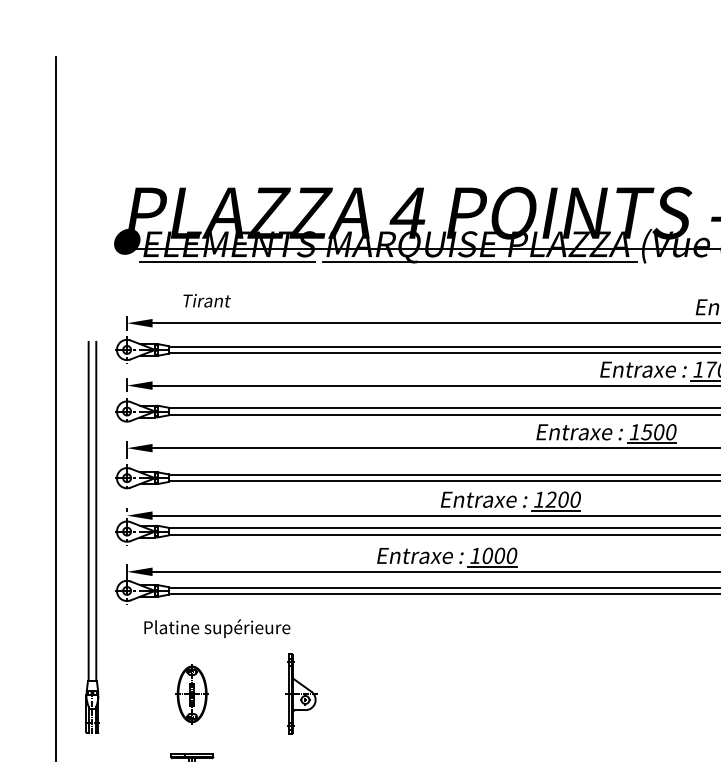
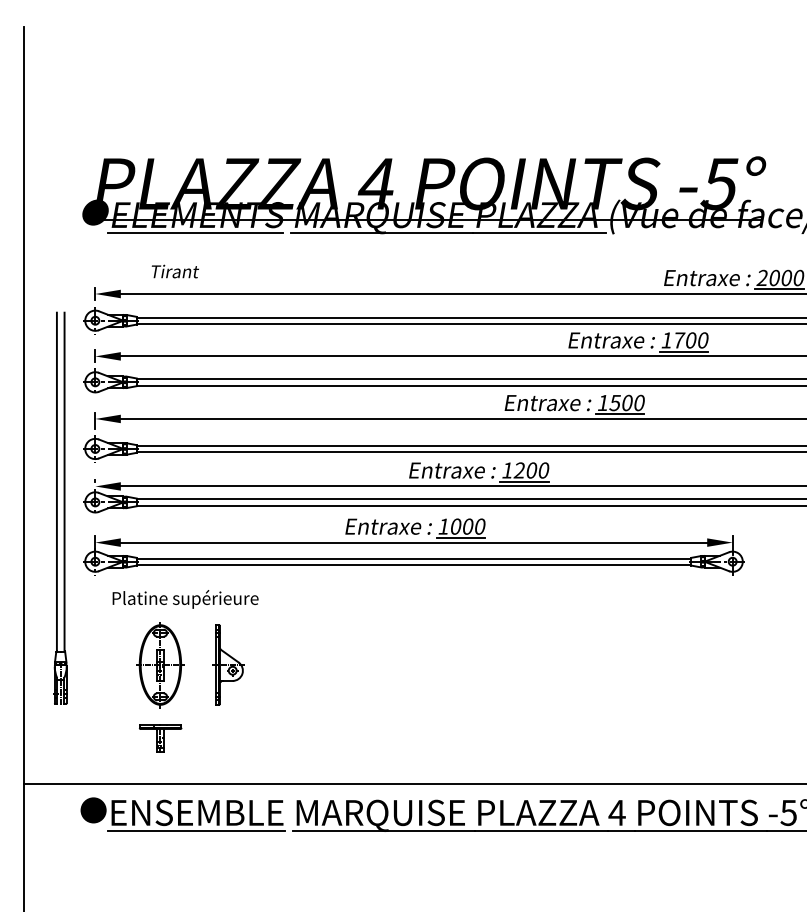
part: (301, 693) -> (228, 664), moved
part: (192, 694) -> (160, 665), size x1.43

